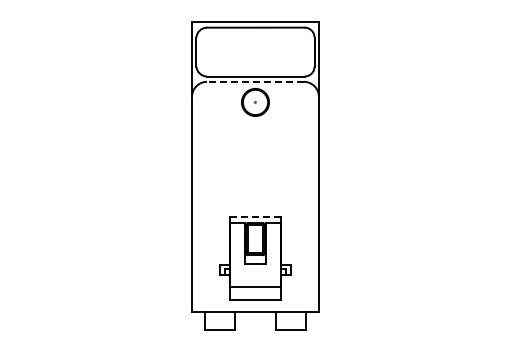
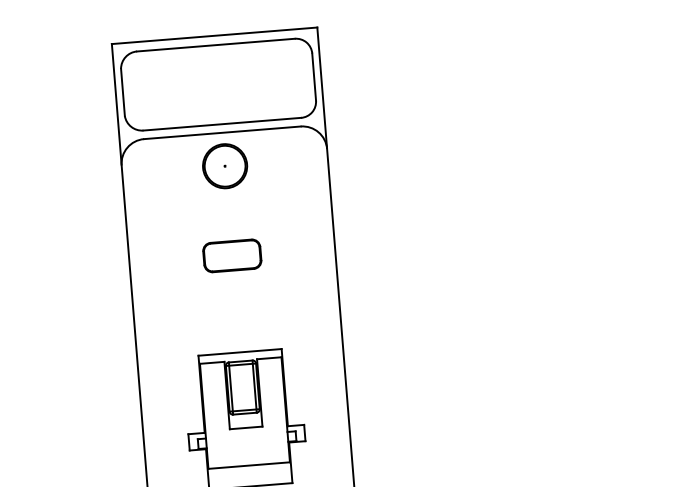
line: (254, 81) -> (220, 132), dashed -> solid
part: (255, 157) -> (232, 255), added
line: (255, 217) -> (240, 352), dashed -> solid

